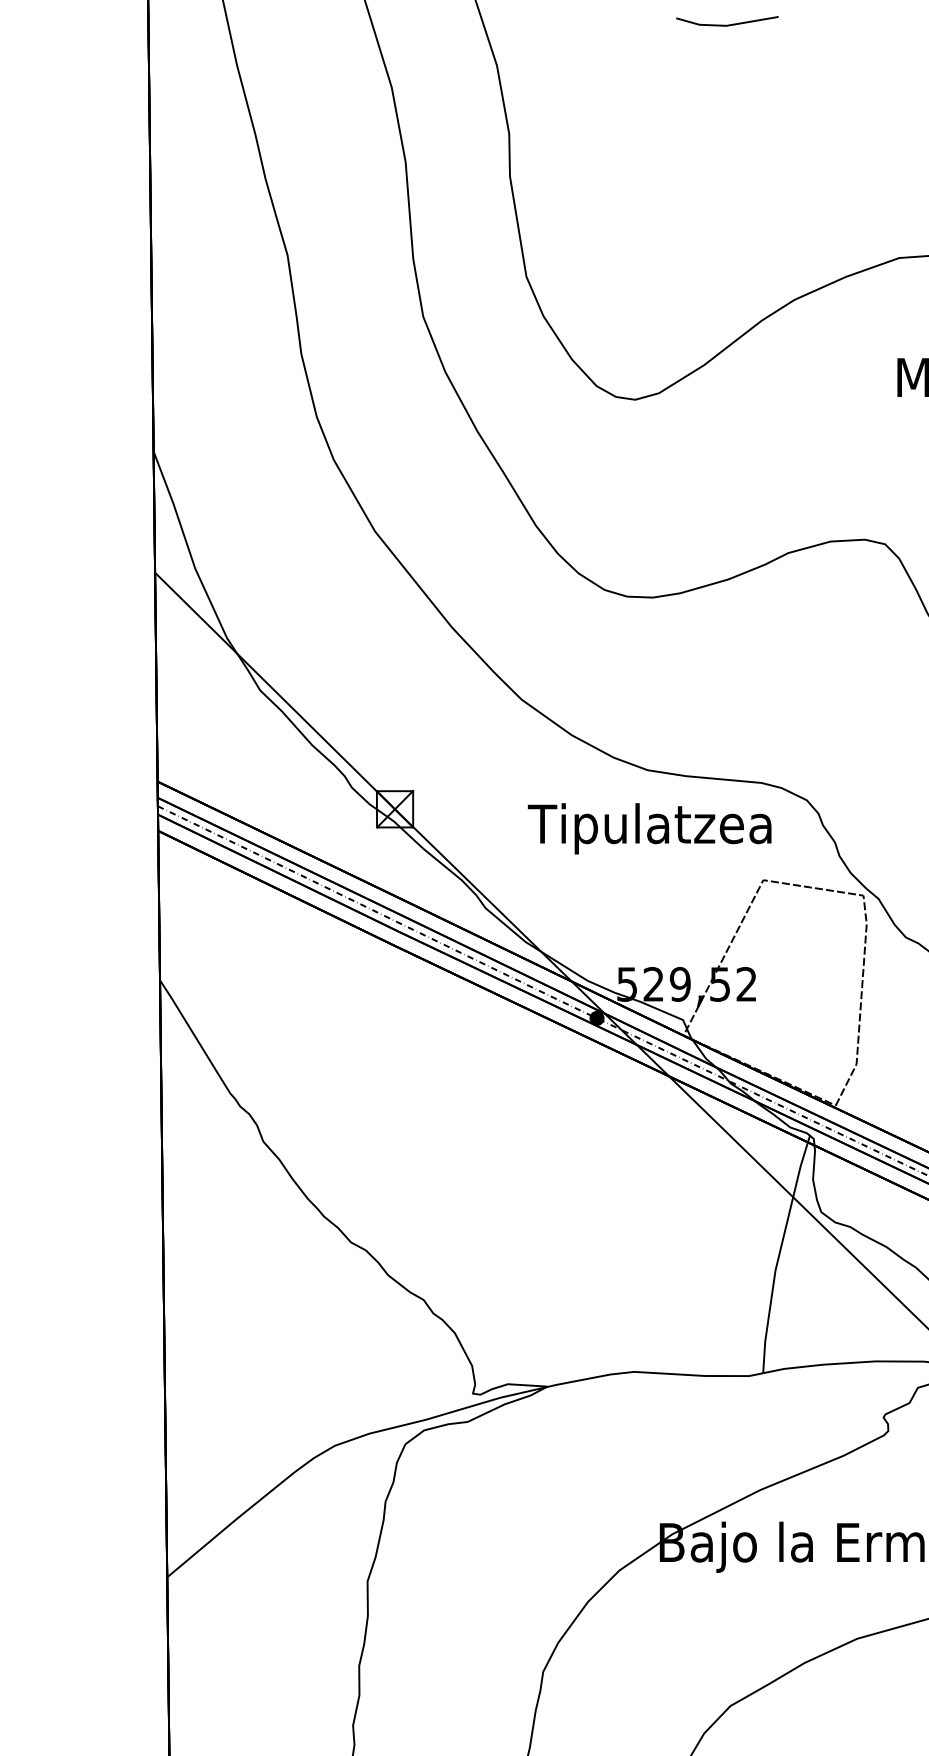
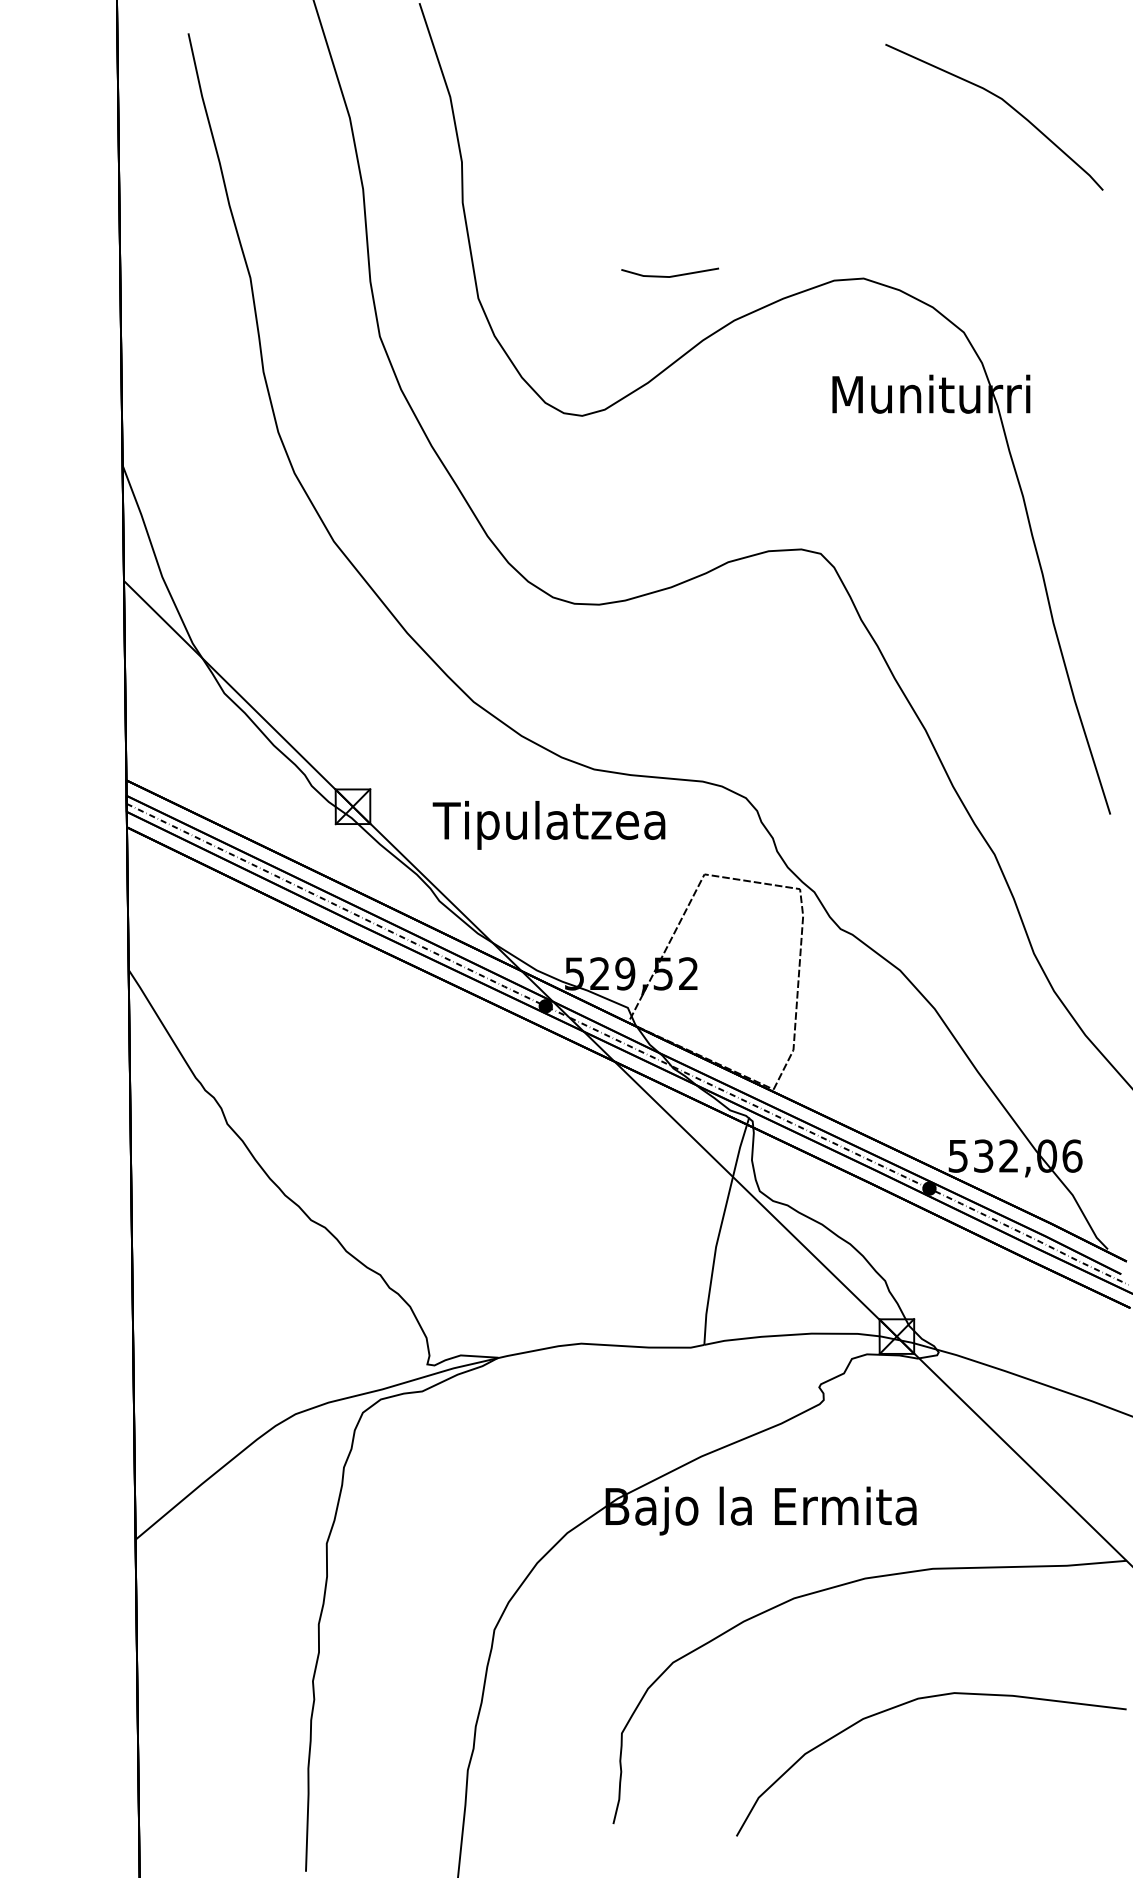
line: (727, 24) -> (670, 275), moved
text: (649, 828) -> (548, 825), moved

